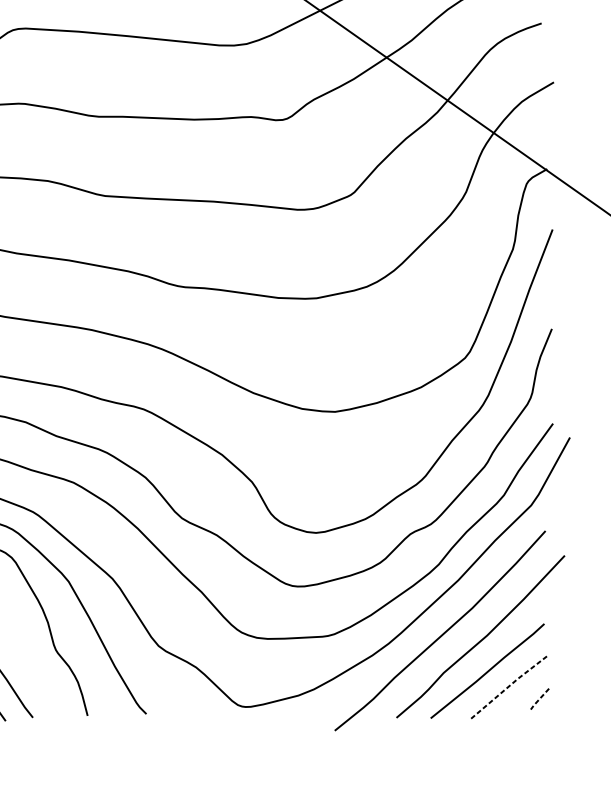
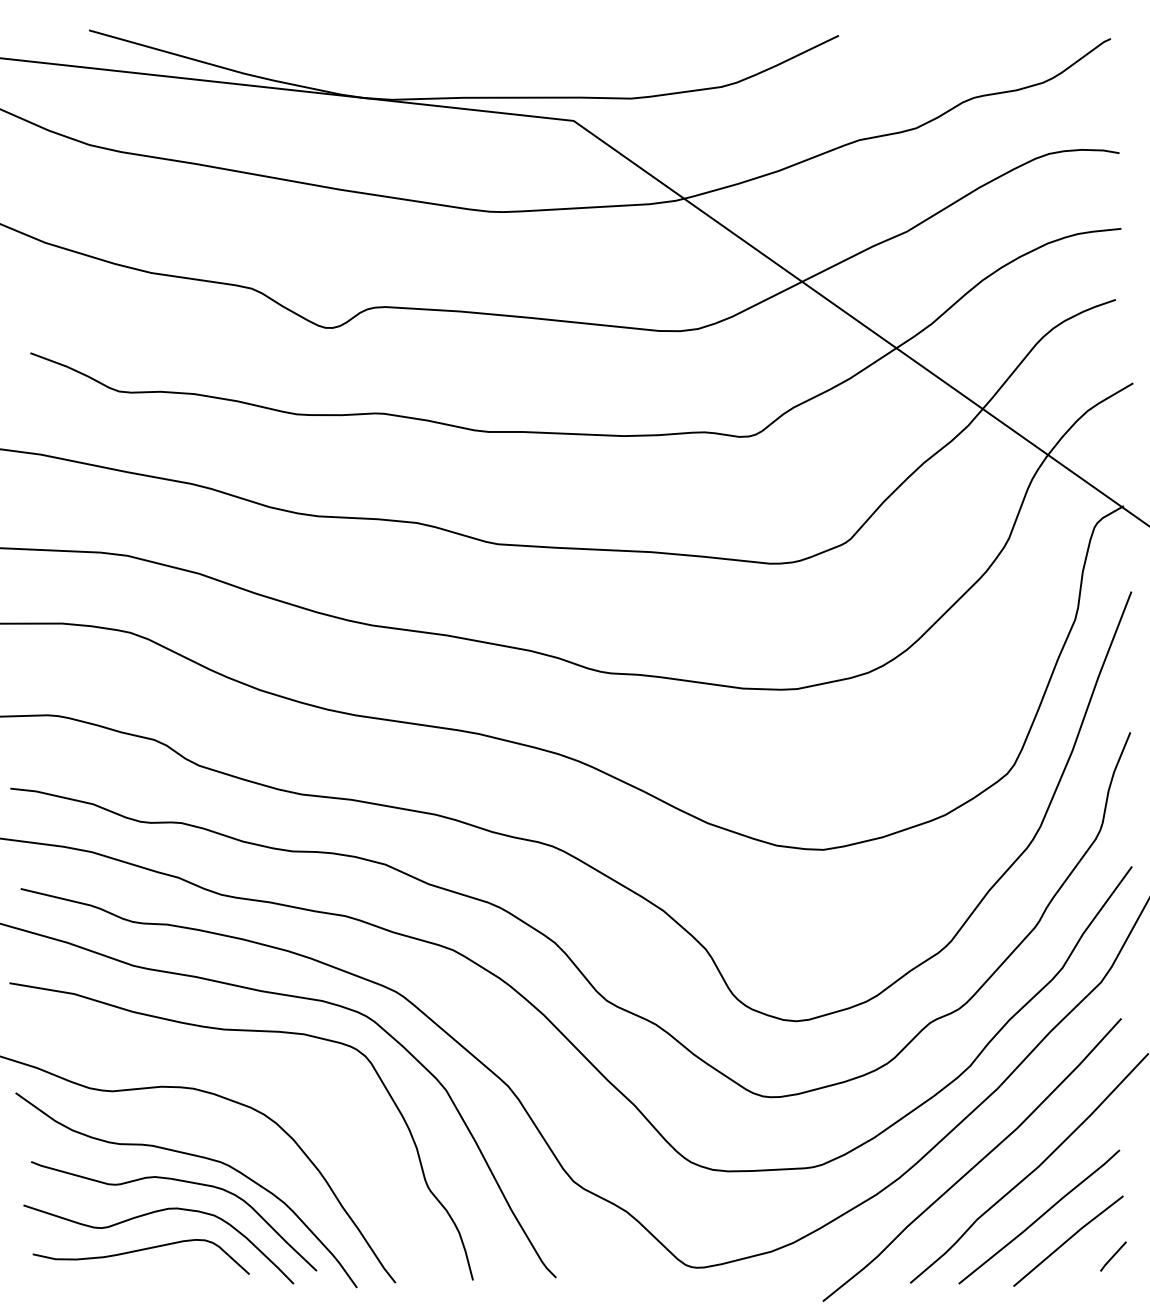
line: (508, 687) -> (1068, 1239), dashed -> solid
line: (539, 699) -> (1112, 1257), dashed -> solid

